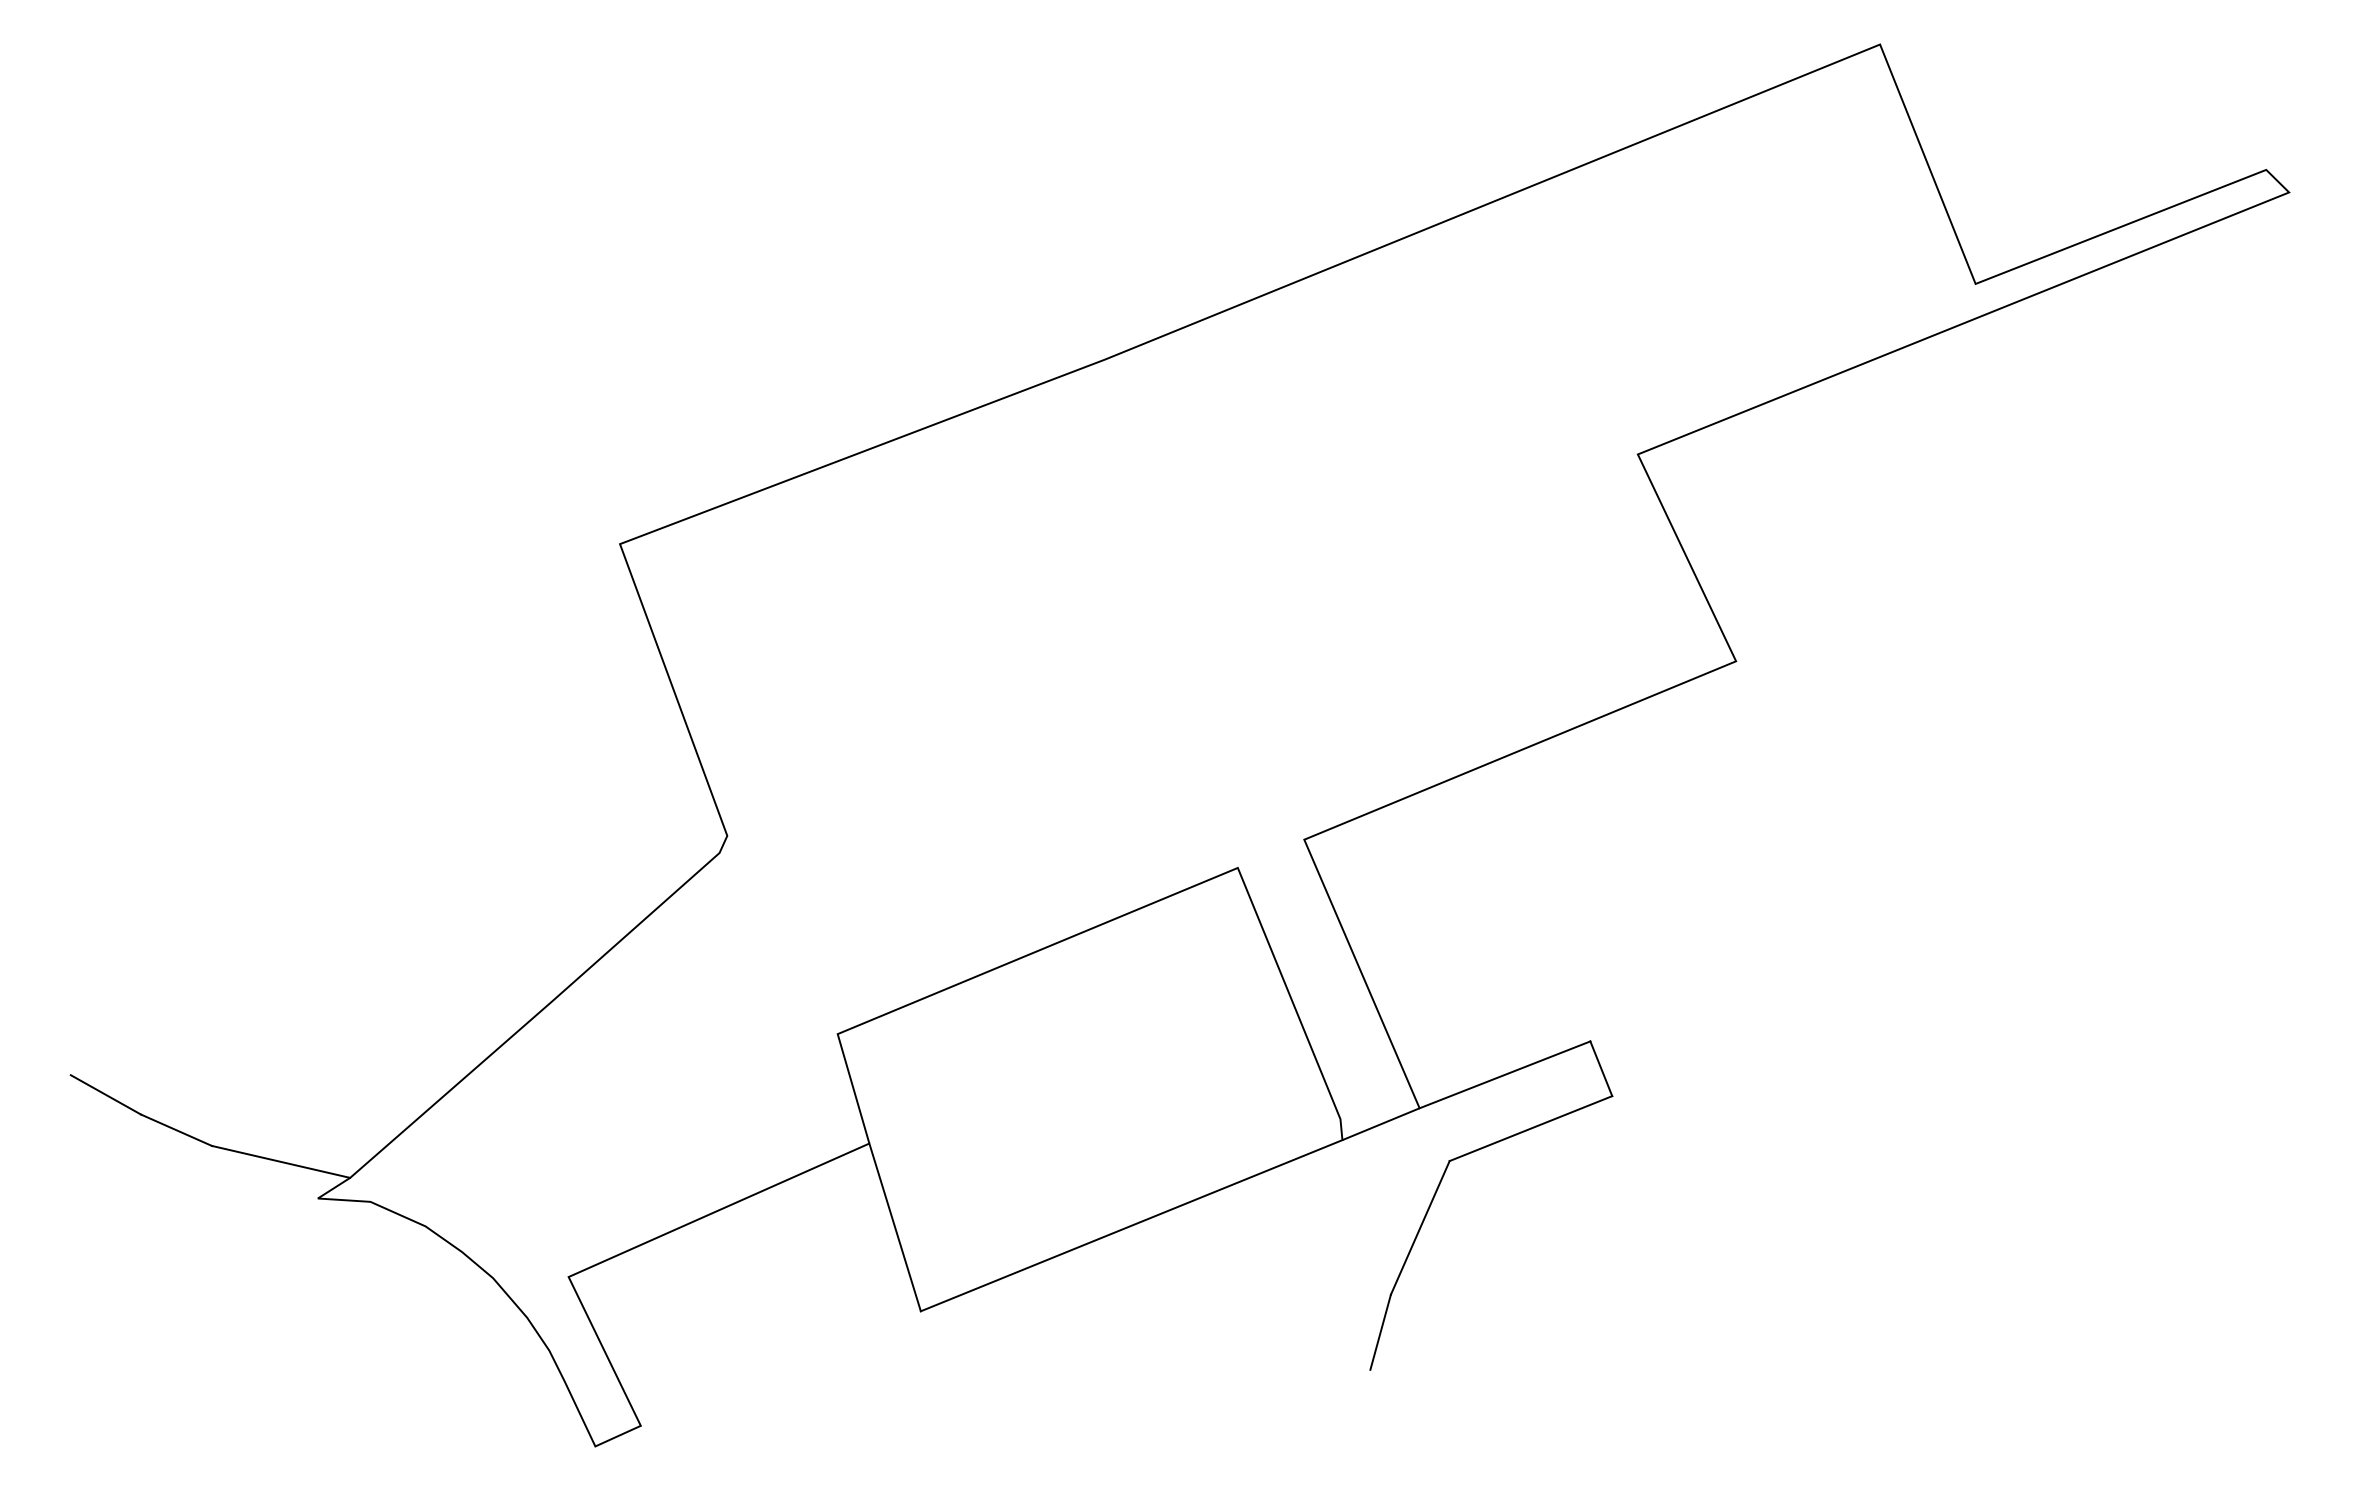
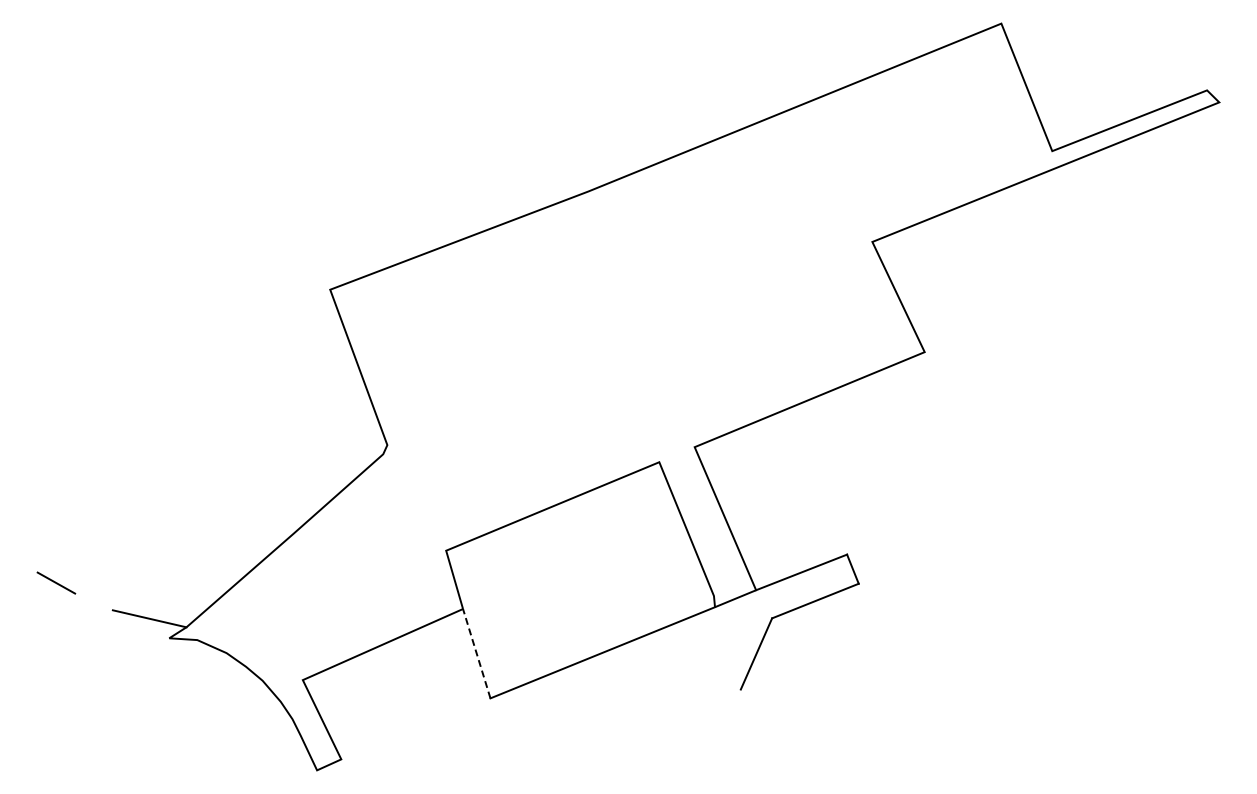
line: (175, 1129) -> (93, 601), removed
line: (894, 1227) -> (476, 653), solid -> dashed
line: (1379, 1332) -> (734, 709), removed

